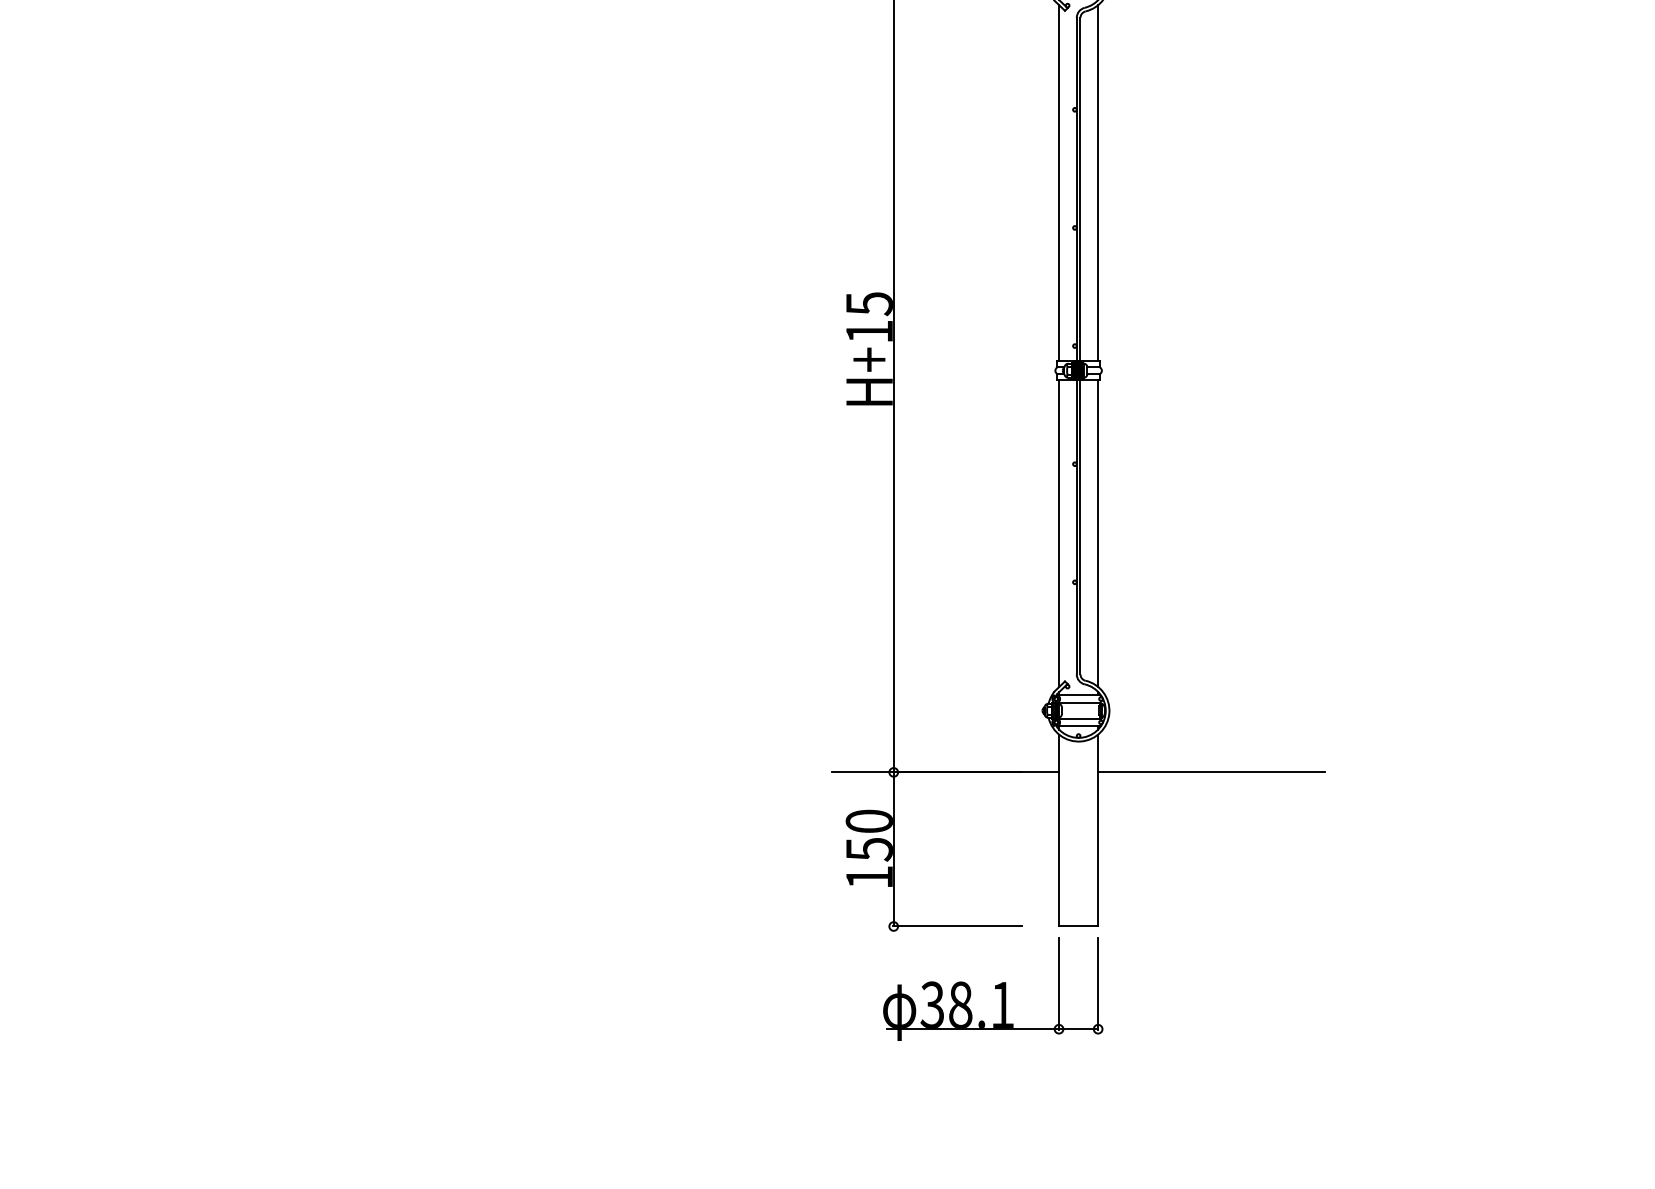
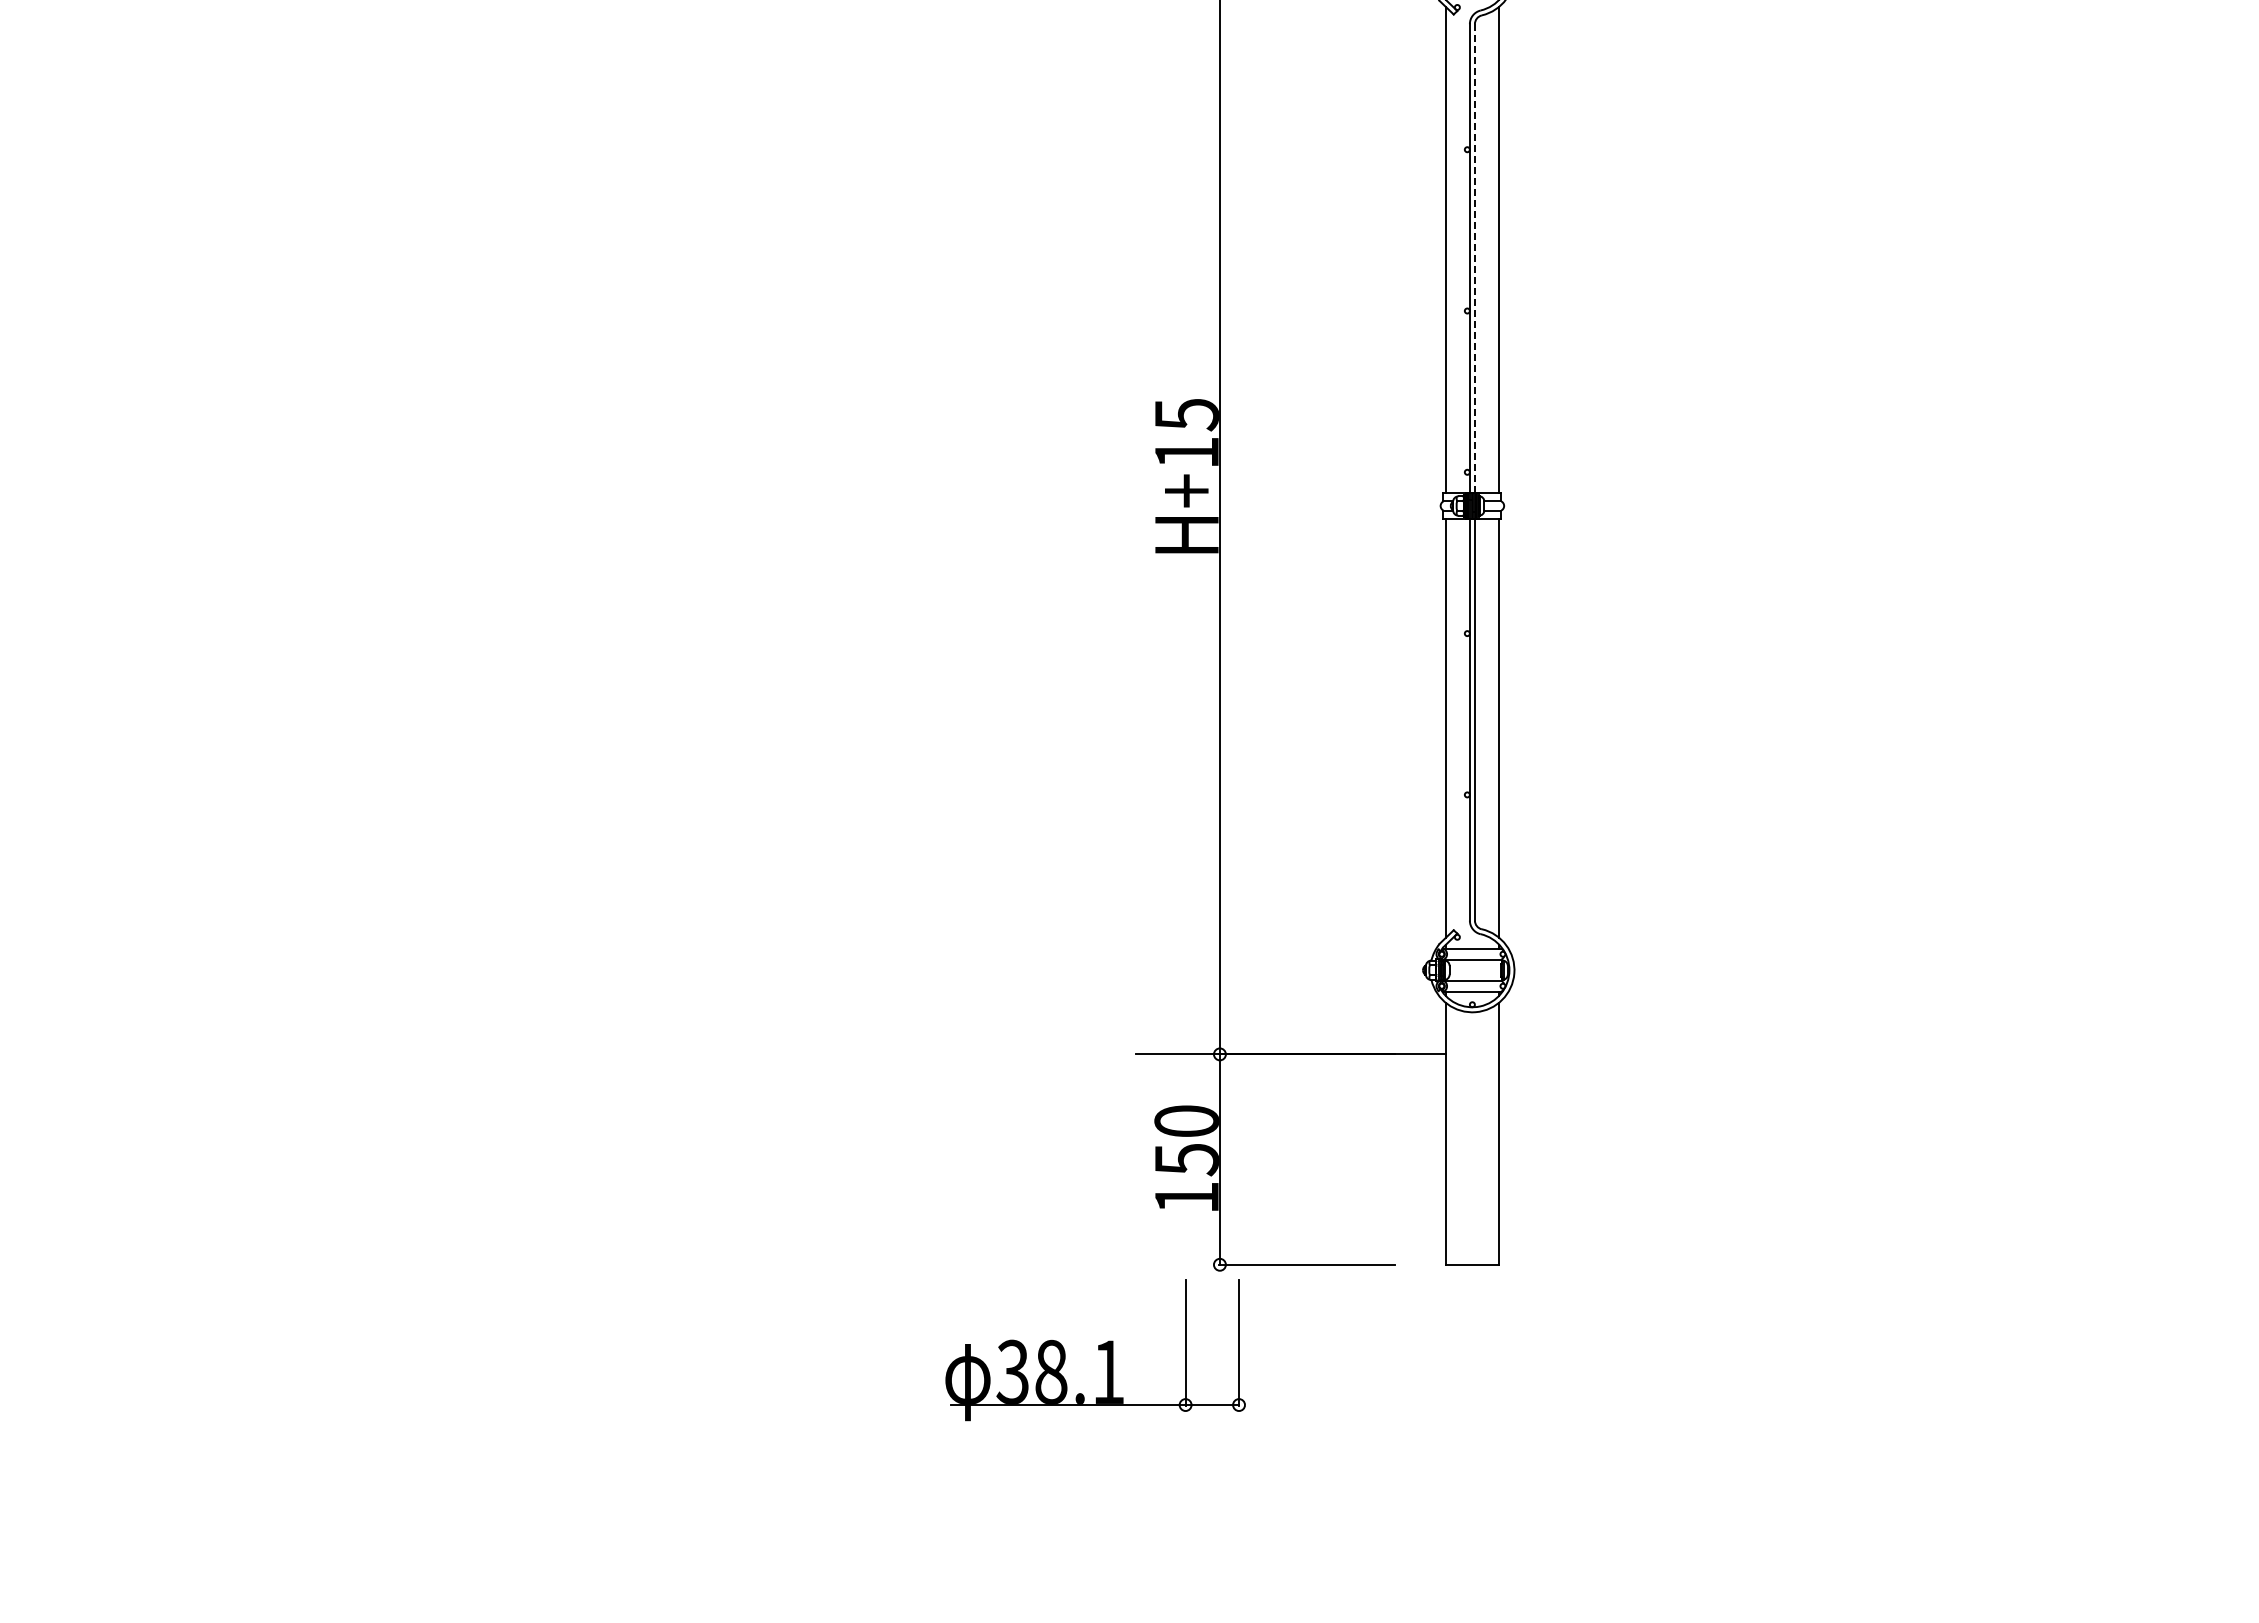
line: (1080, 189) -> (1474, 258), solid -> dashed
line: (1212, 772) -> (1654, 1054), removed
part: (993, 989) -> (1095, 1350), moved

